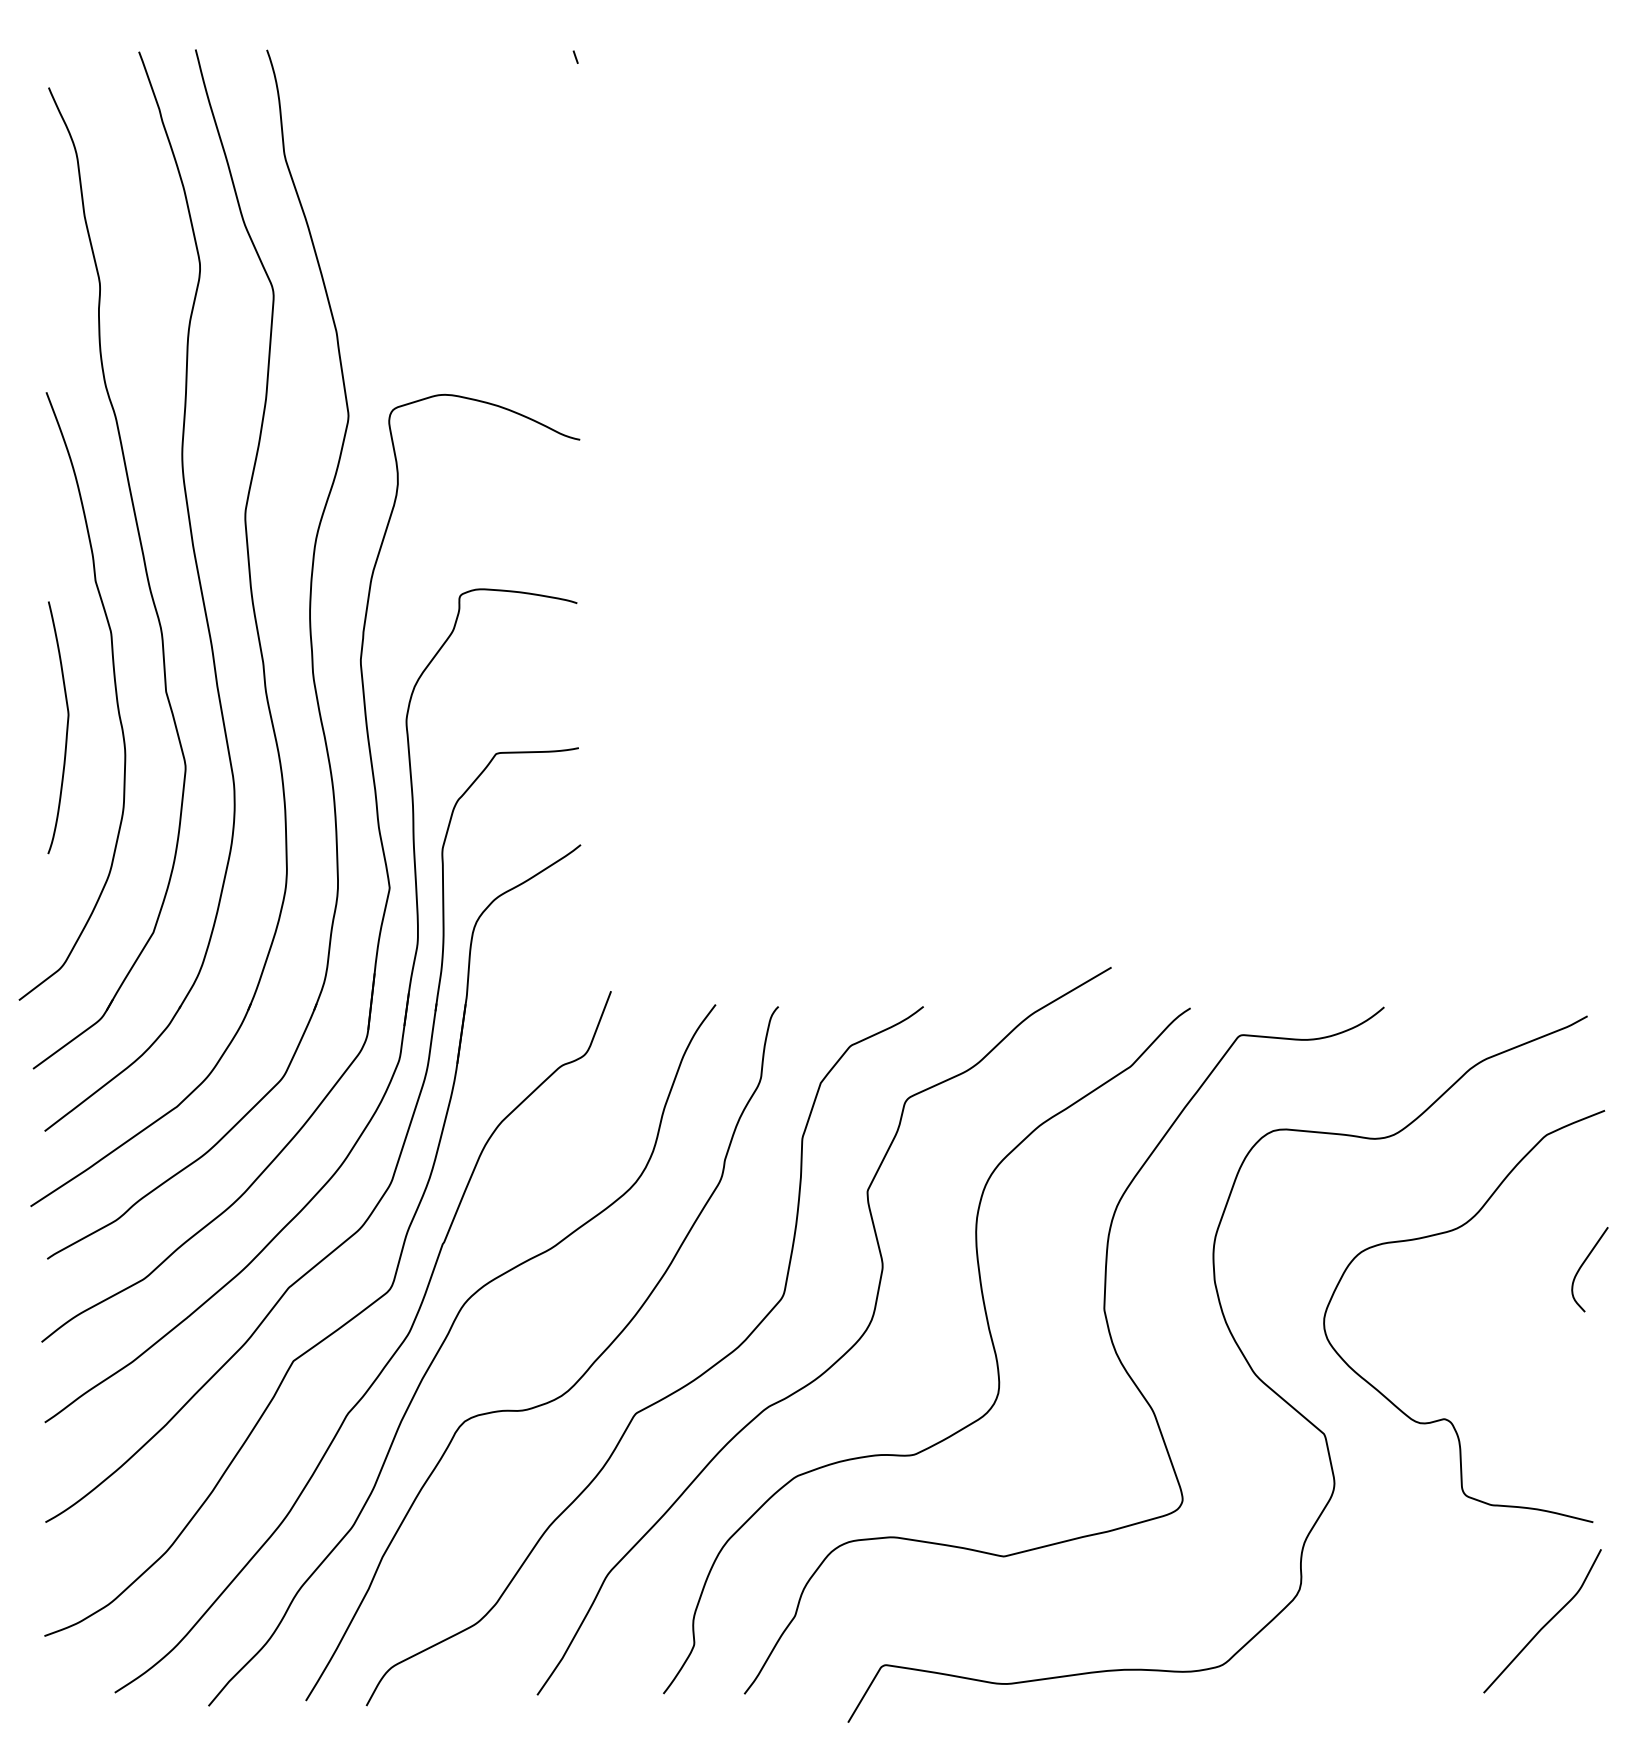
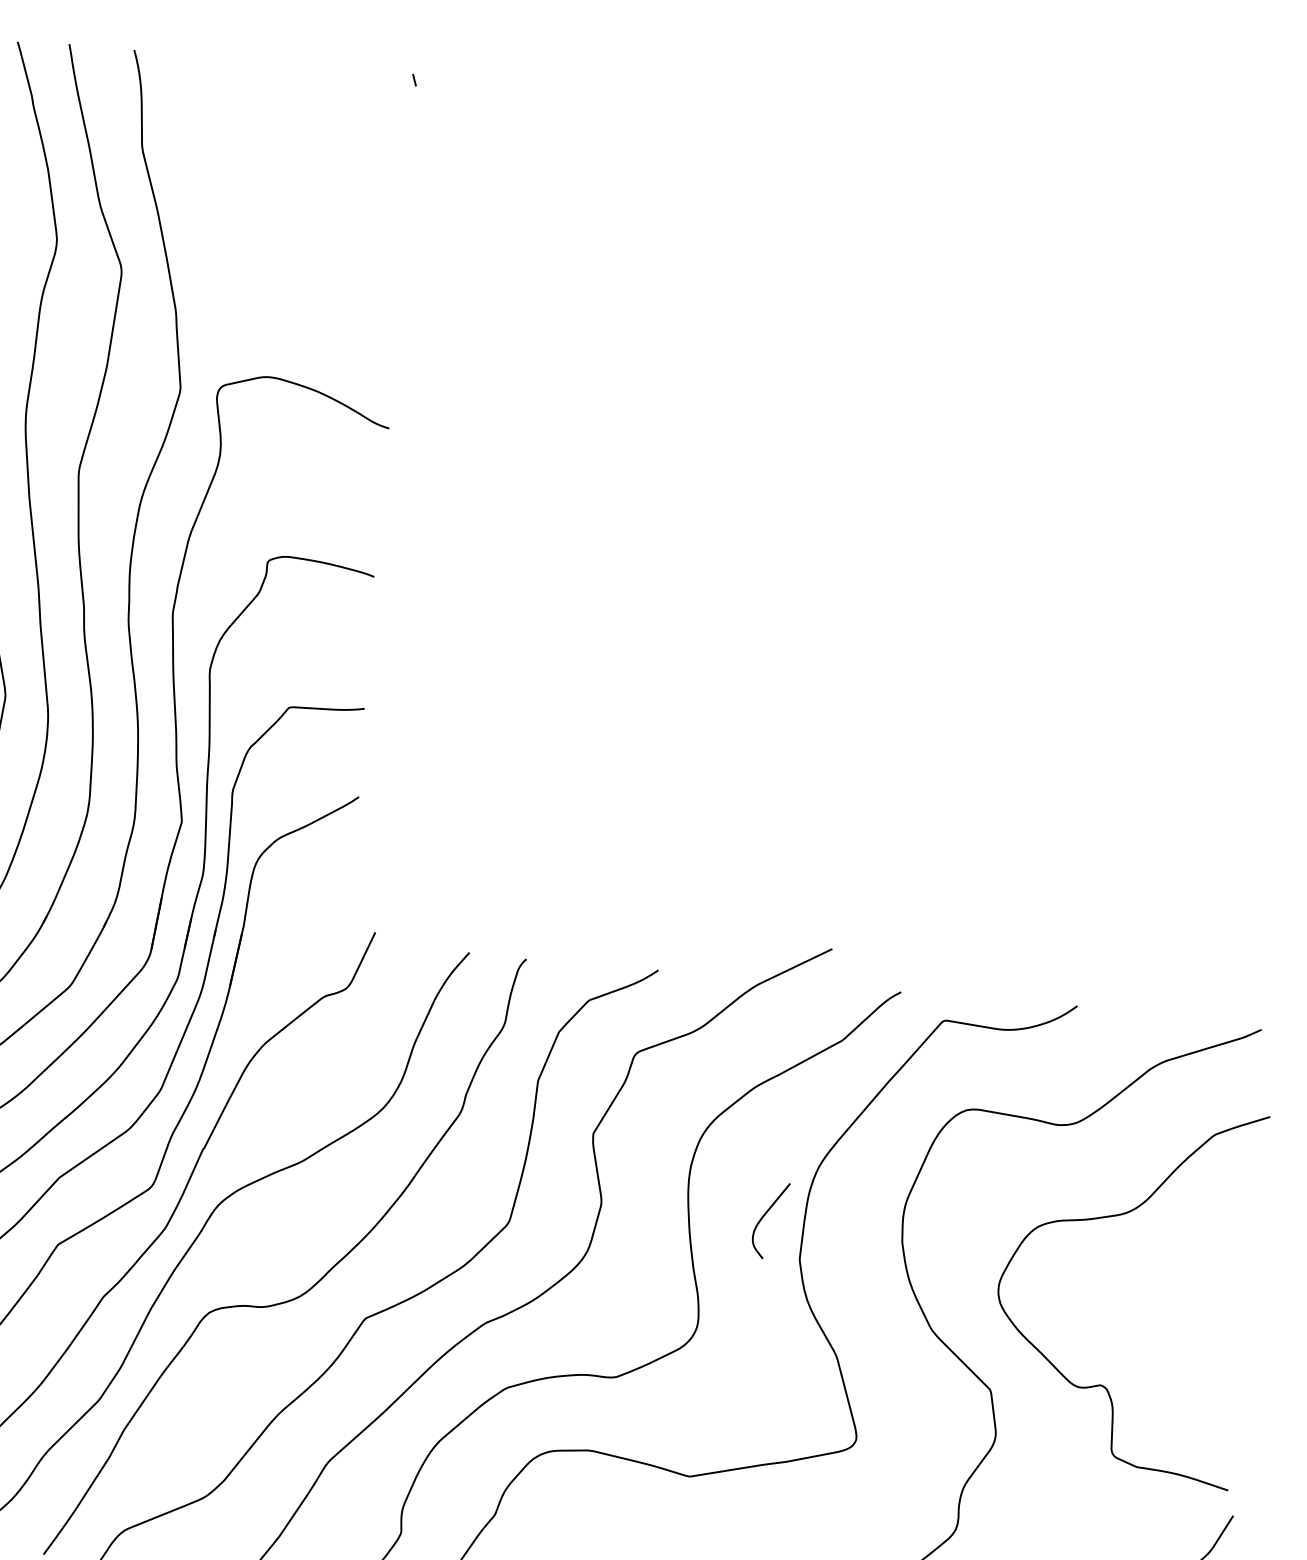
curve: (1582, 1266) -> (764, 1217), moved

